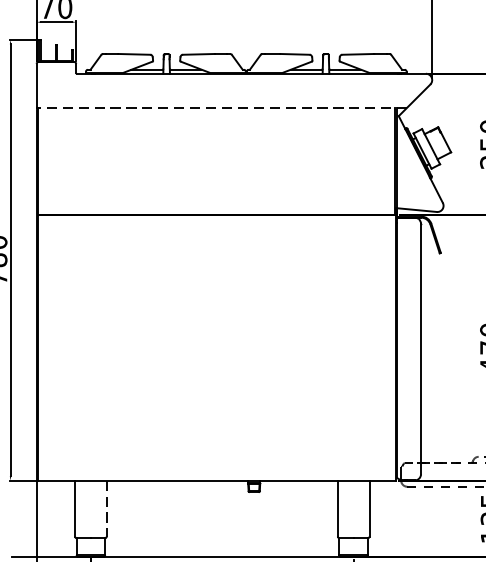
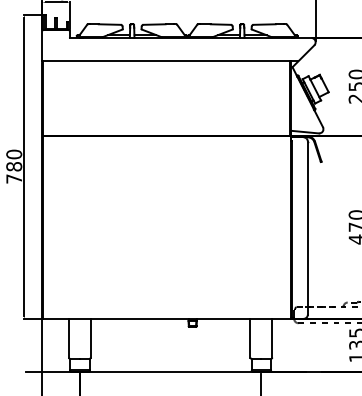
line: (222, 107) -> (170, 61), dashed -> solid
line: (106, 508) -> (90, 338), dashed -> solid

